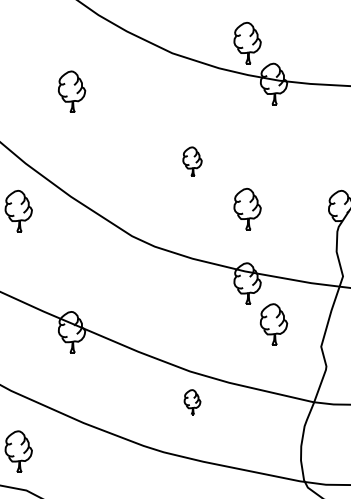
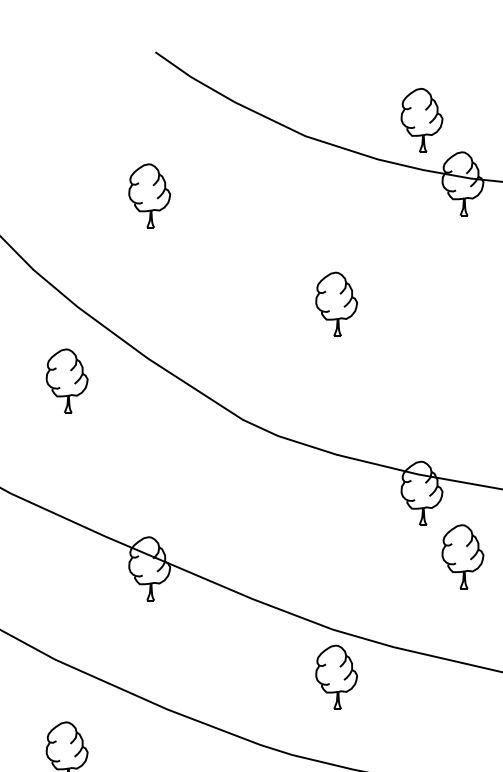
part: (192, 161) -> (336, 303), size x1.43
part: (247, 209) -> (421, 378), removed
part: (192, 402) -> (336, 677), size x1.67

